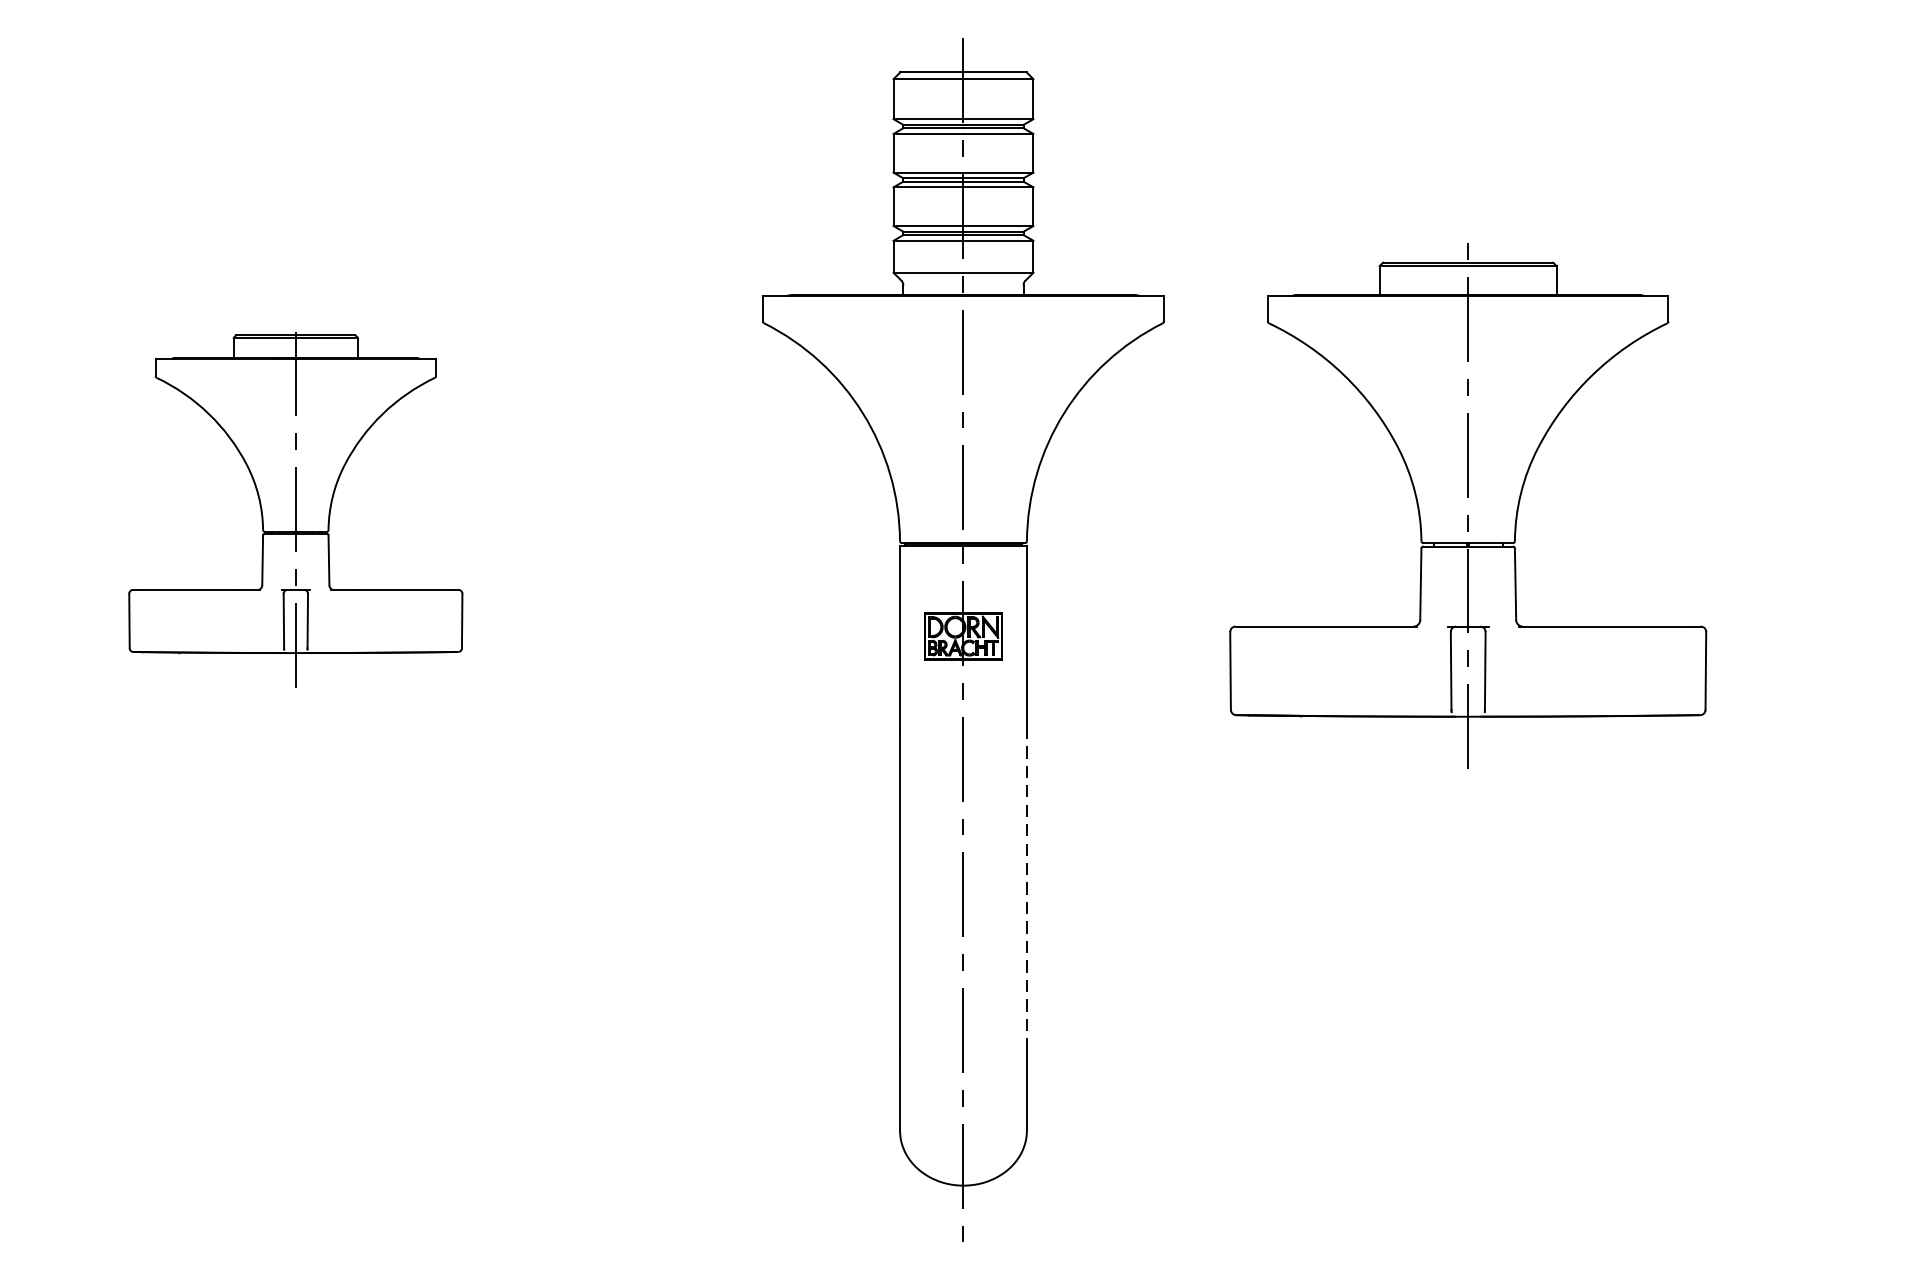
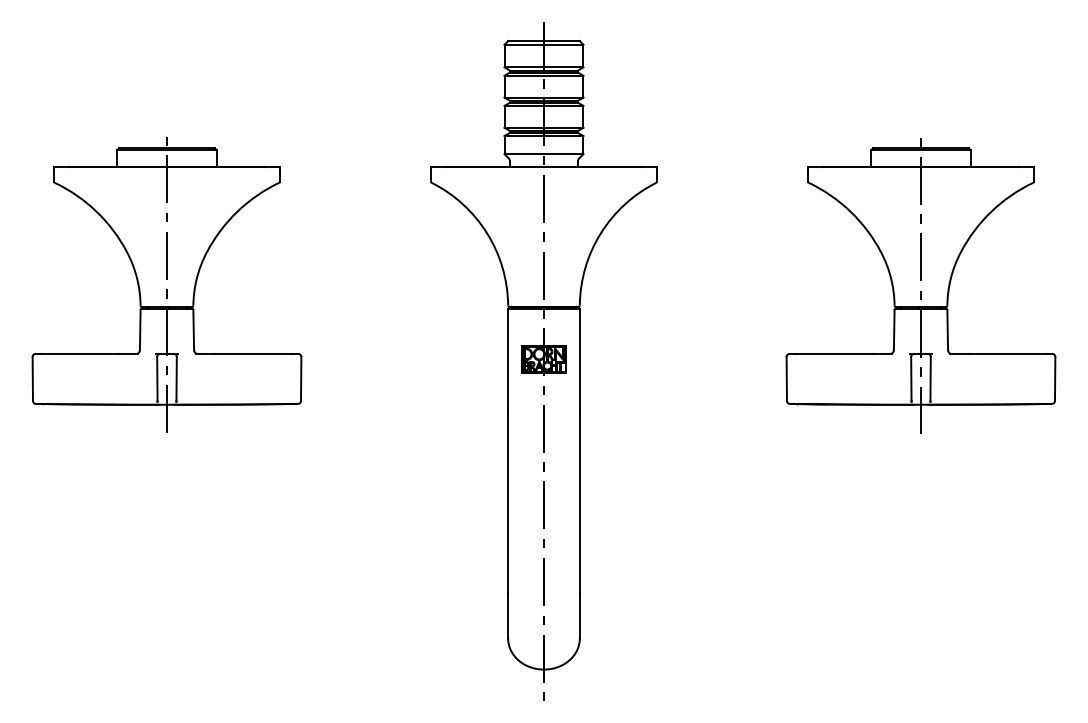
part: (294, 503) -> (166, 284), size x1.43
part: (1467, 505) -> (920, 285), moved
line: (1026, 891) -> (579, 503), dashed -> solid

